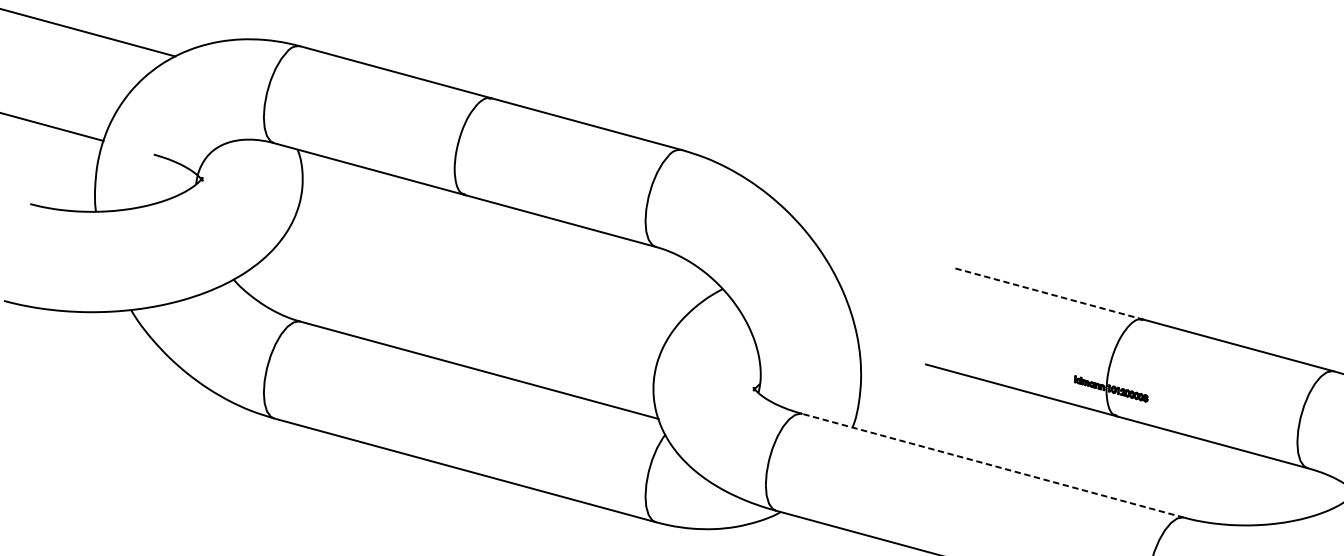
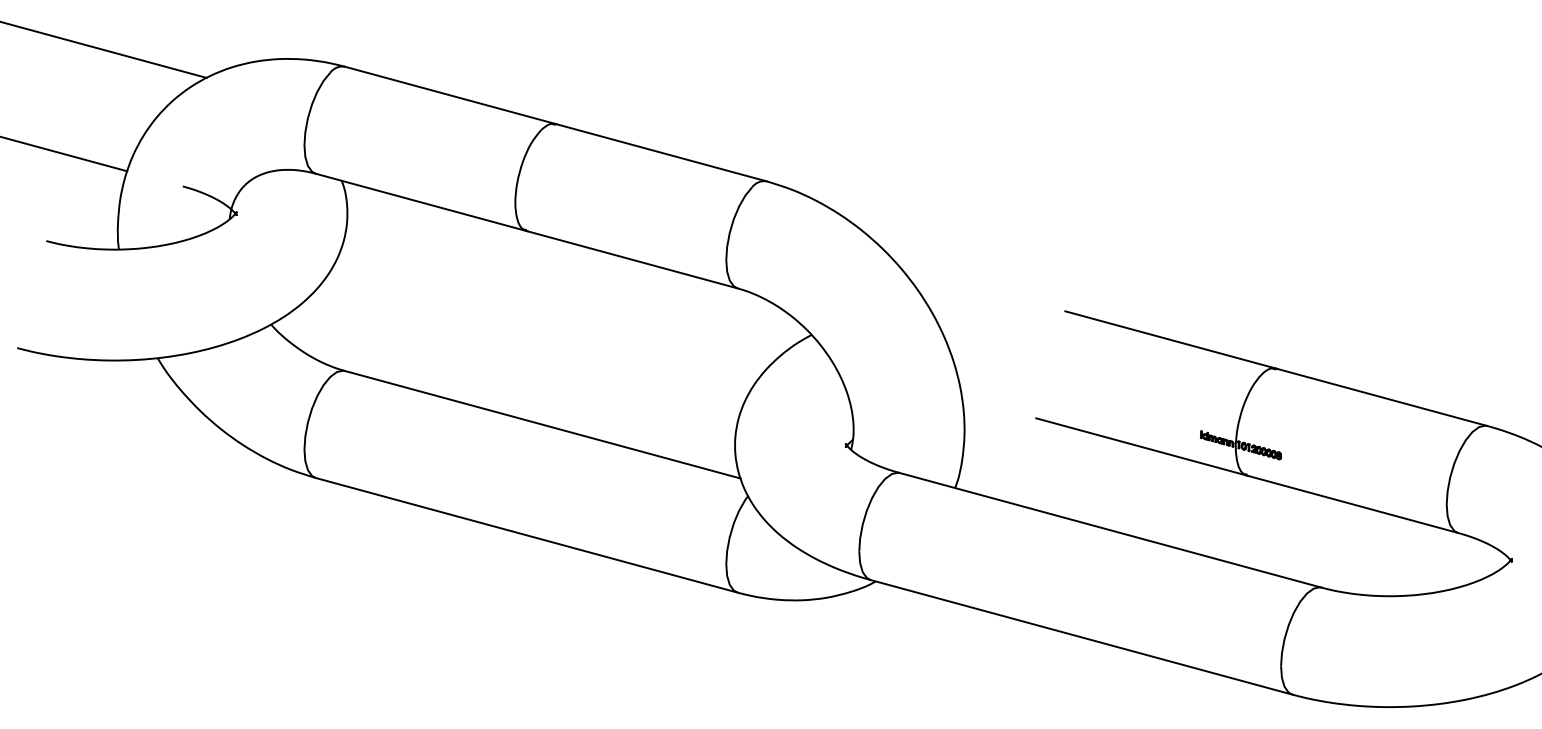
line: (1048, 294) -> (1171, 340), dashed -> solid
line: (993, 465) -> (1110, 530), dashed -> solid

